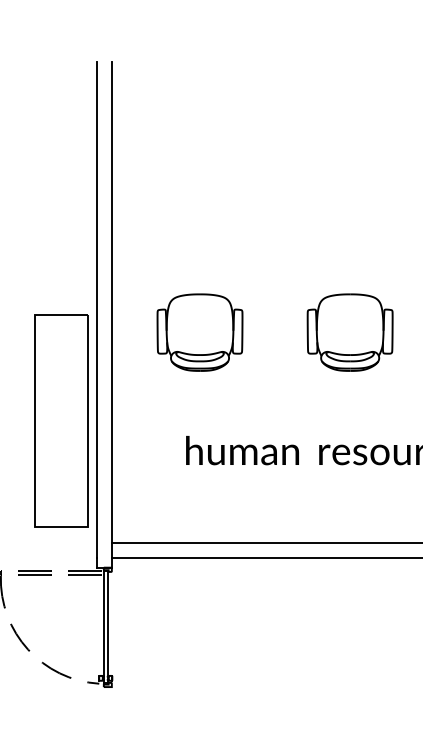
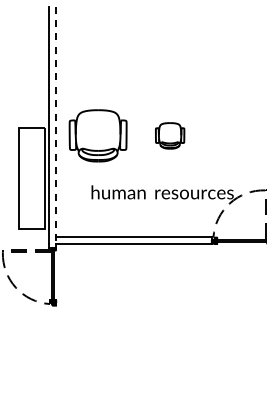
line: (112, 310) -> (56, 125), solid -> dashed
part: (200, 331) -> (98, 135), size x1.4
part: (348, 331) -> (169, 135), size x0.7

